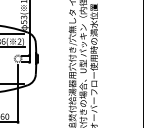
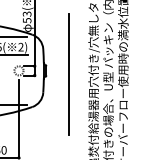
line: (54, 61) -> (68, 74), added

